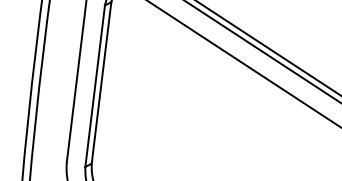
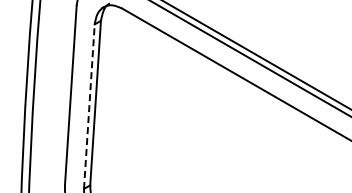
line: (95, 86) -> (89, 106), solid -> dashed

